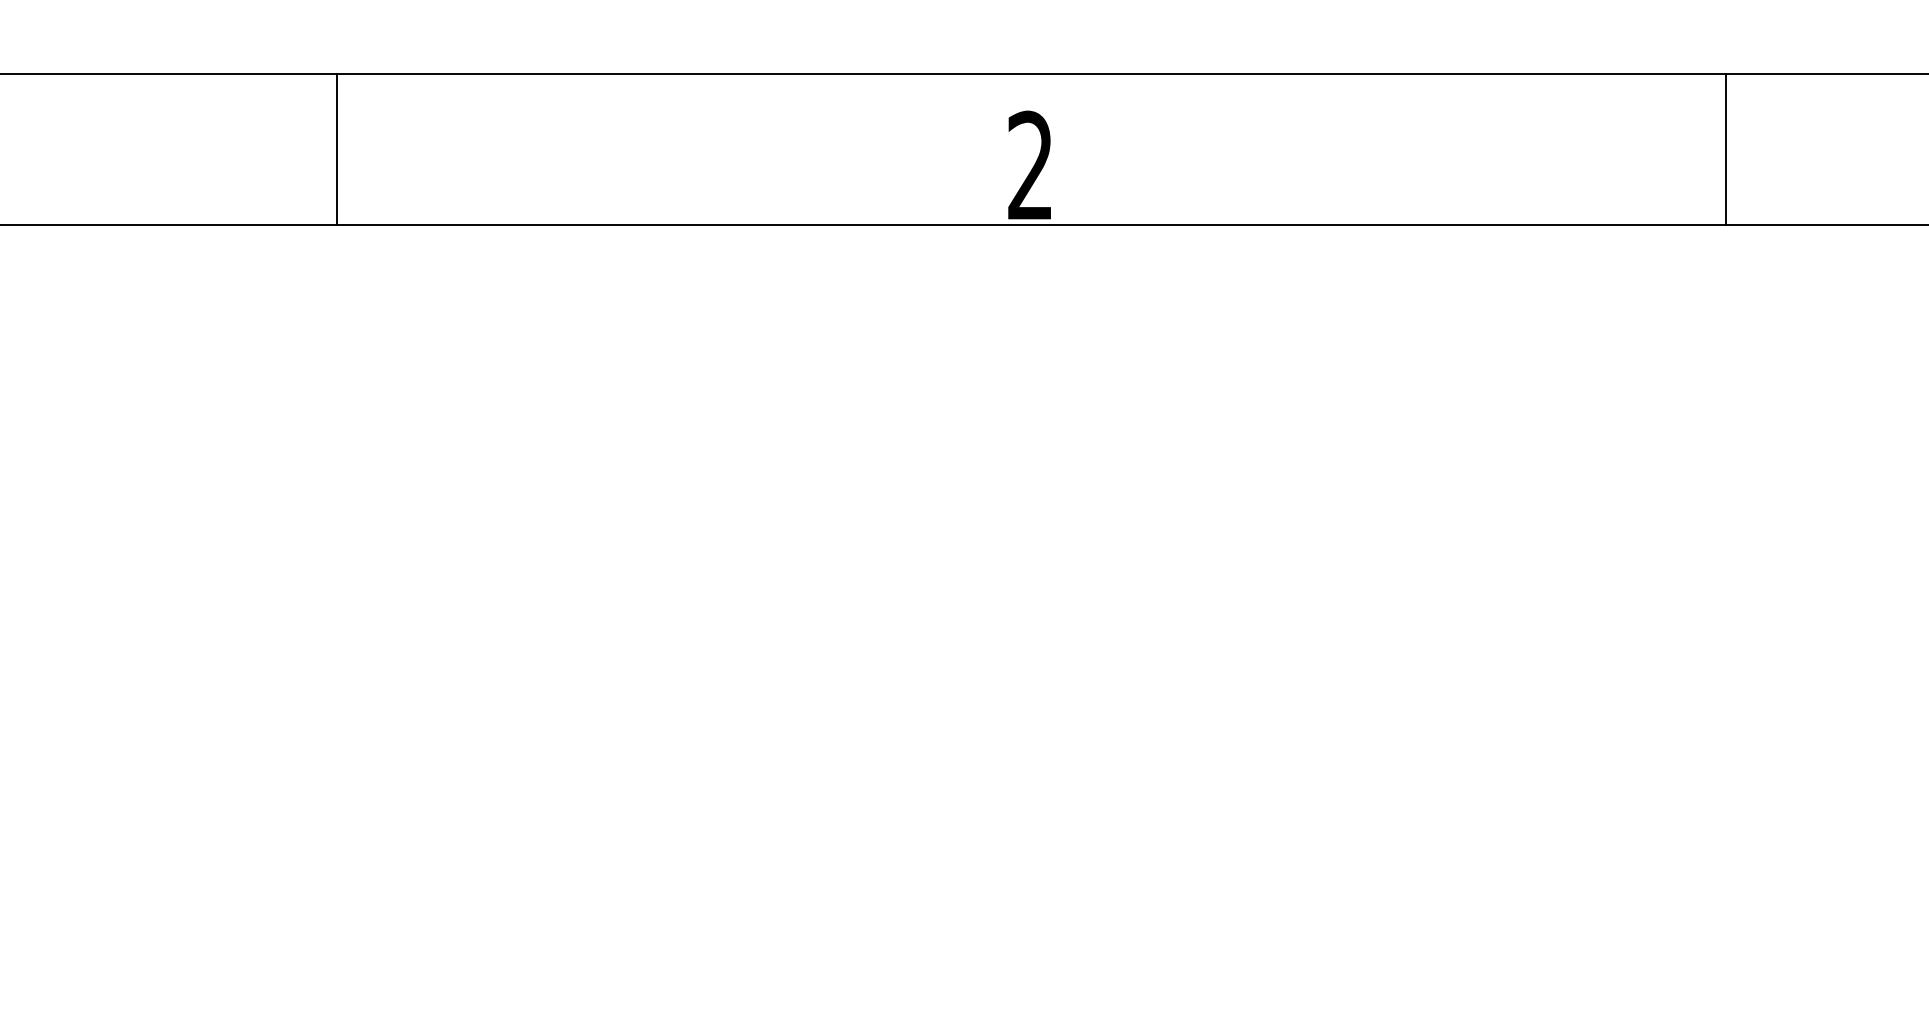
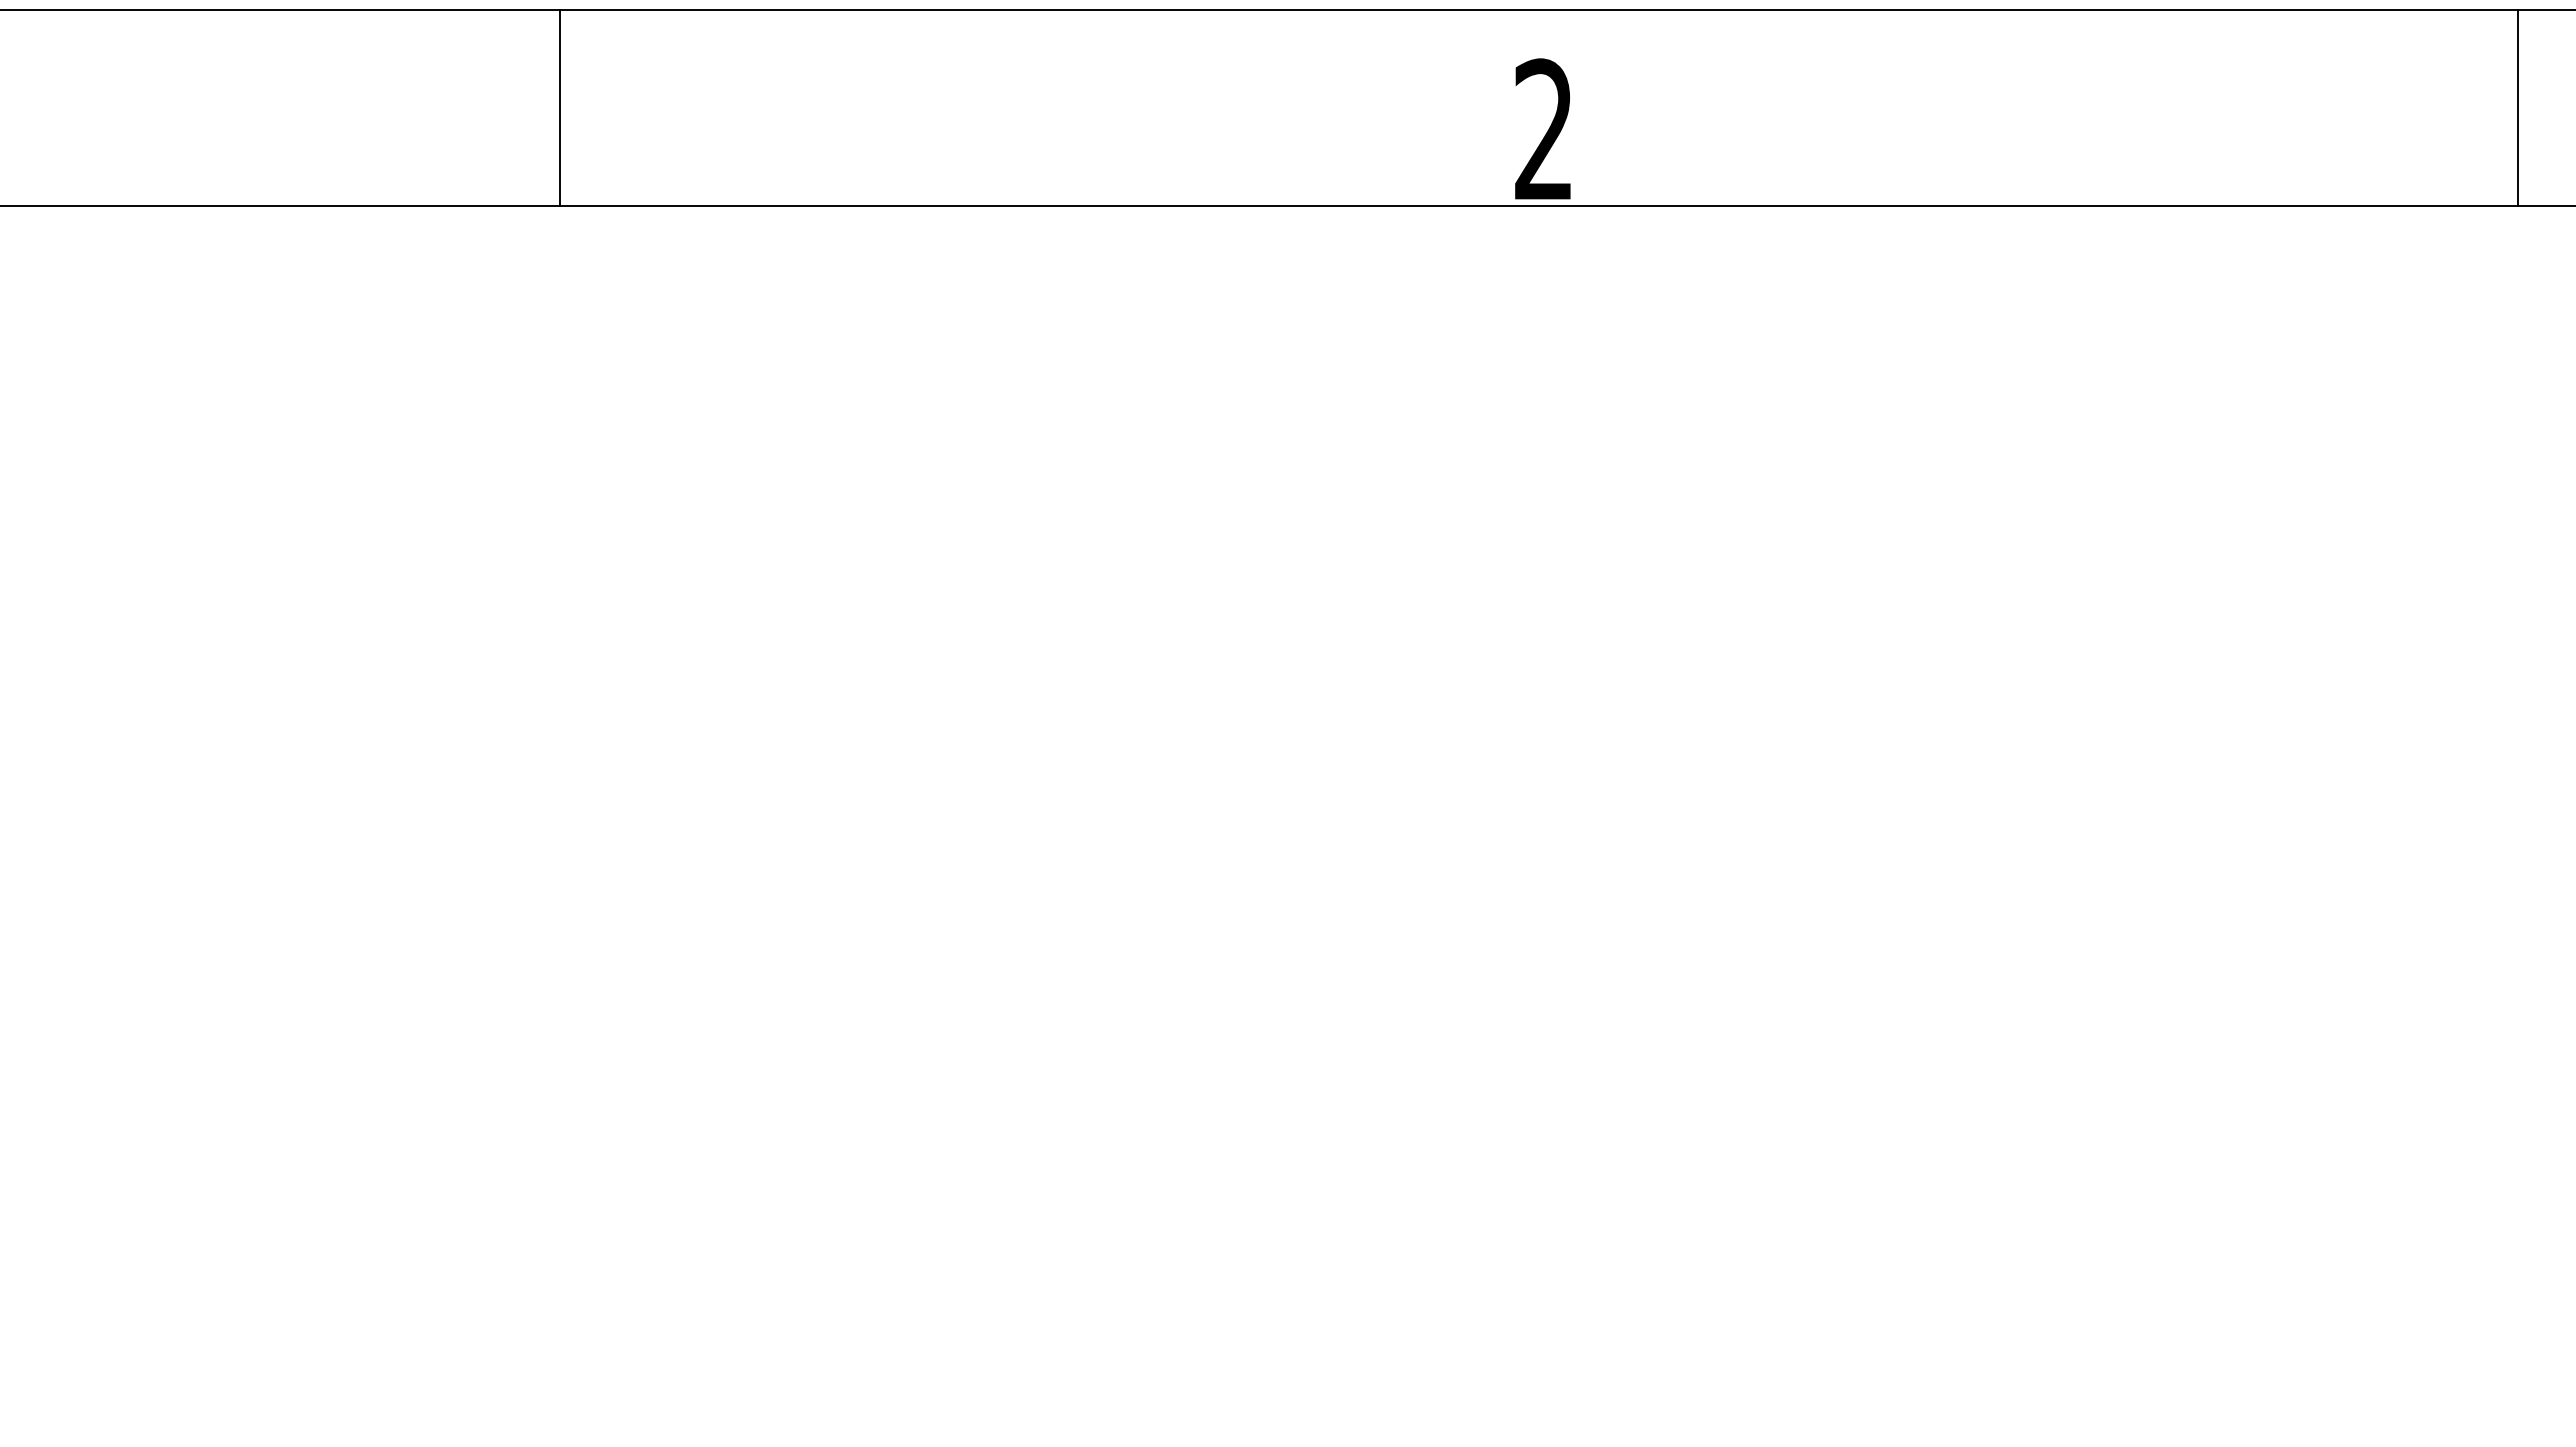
line: (337, 149) -> (559, 108), moved
line: (1726, 149) -> (2518, 108), moved

